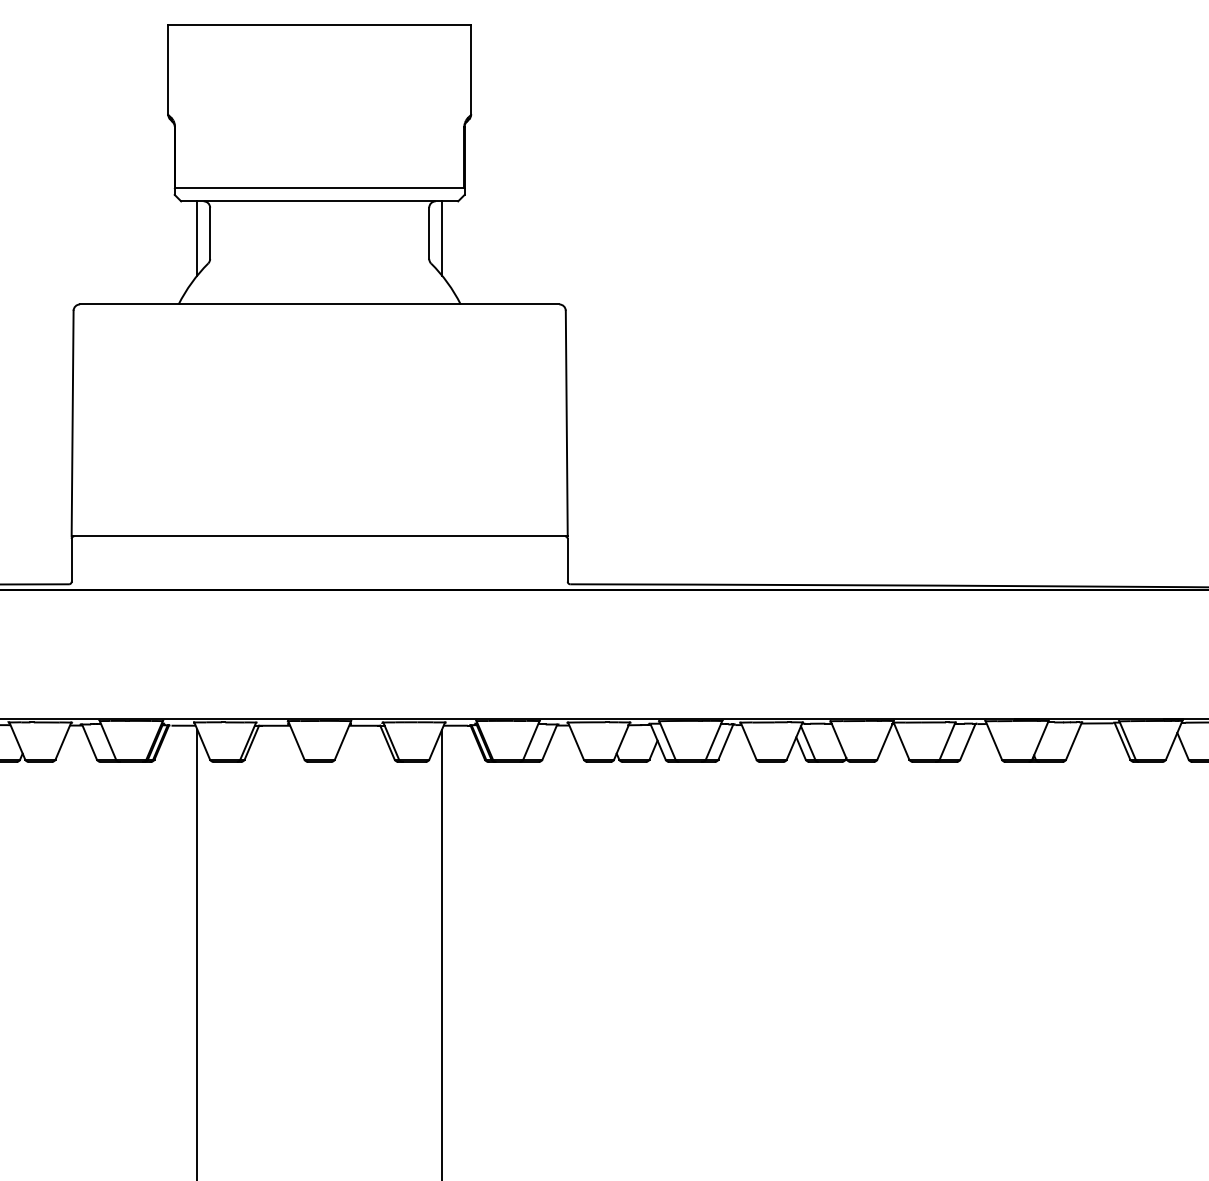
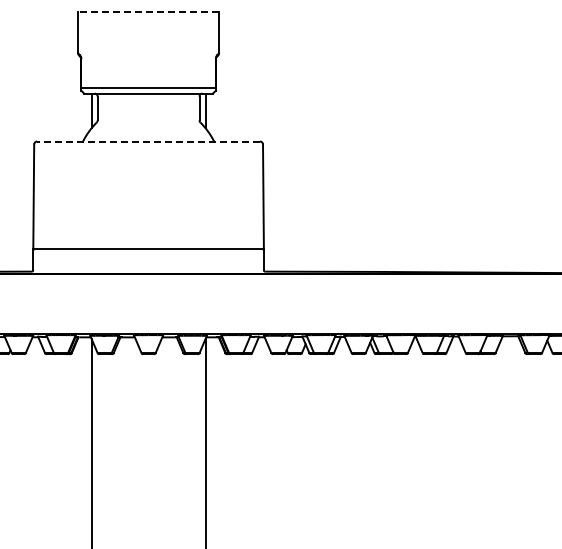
line: (319, 24) -> (148, 11), solid -> dashed
line: (319, 304) -> (148, 141), solid -> dashed

